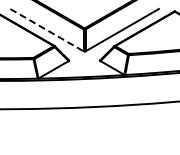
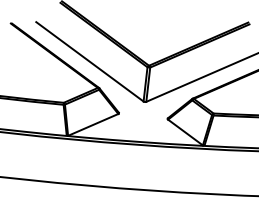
line: (47, 30) -> (90, 62), dashed -> solid

